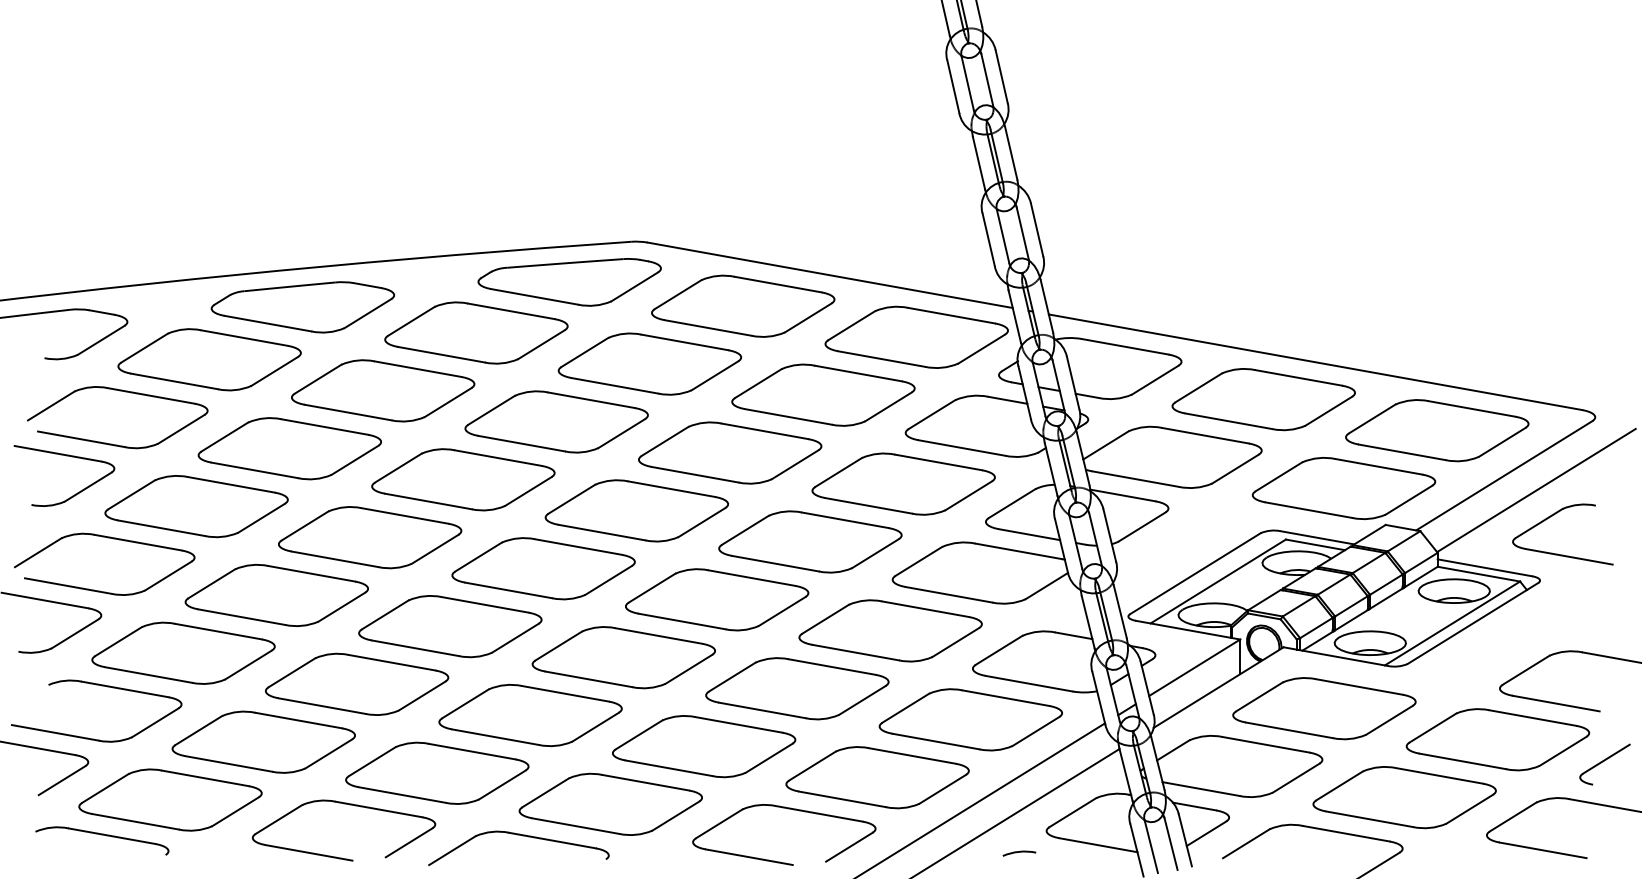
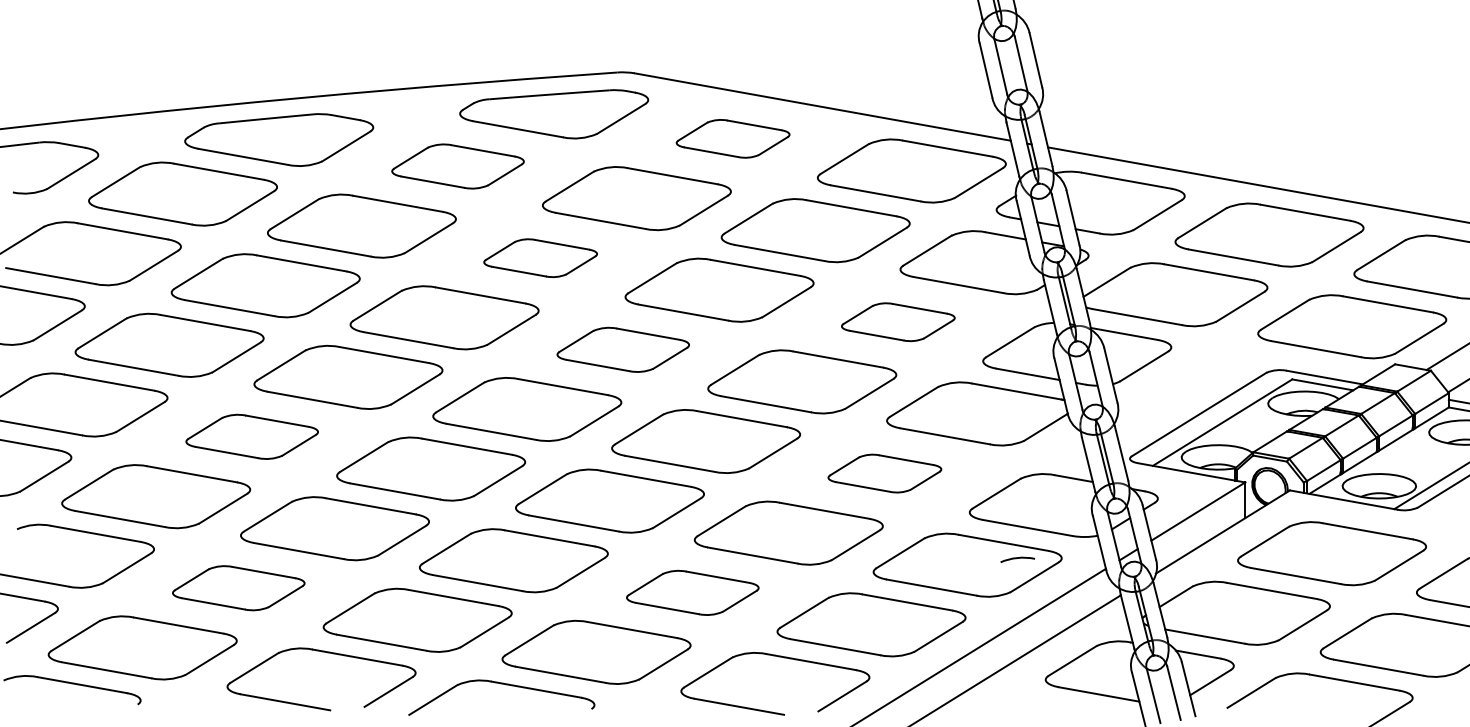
part: (743, 305) -> (733, 138), size x0.6
part: (476, 332) -> (458, 165), size x0.7
part: (556, 421) -> (540, 257), size x0.6
part: (903, 483) -> (898, 321), size x0.6
part: (636, 510) -> (623, 349), size x0.7
part: (276, 594) -> (251, 436), size x0.7
part: (890, 630) -> (884, 473), size x0.6
part: (263, 741) -> (238, 587), size x0.7
part: (704, 746) -> (693, 592), size x0.7
arc: (1019, 852) -> (1017, 558), moved

